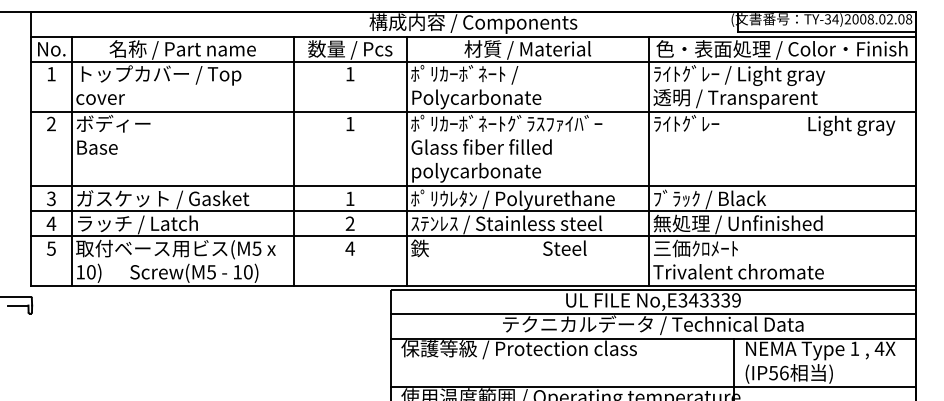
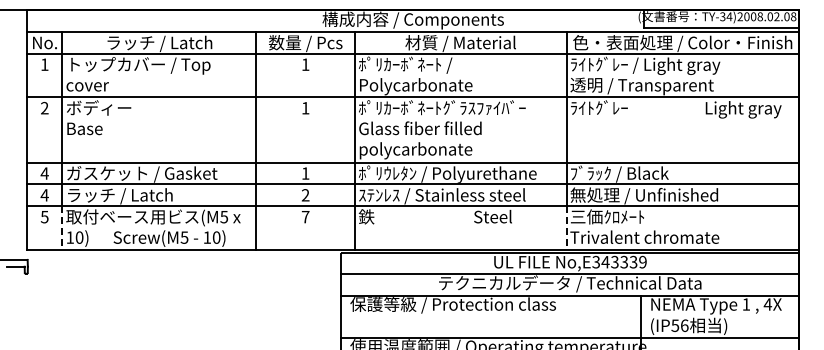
text: (182, 49) -> (159, 43), 名称 / Part name -> ラッチ / Latch
text: (51, 198) -> (44, 173), 3 -> 4
text: (350, 249) -> (305, 217), 4 -> 7
line: (71, 260) -> (62, 227), solid -> dashed
line: (648, 260) -> (566, 227), solid -> dashed

